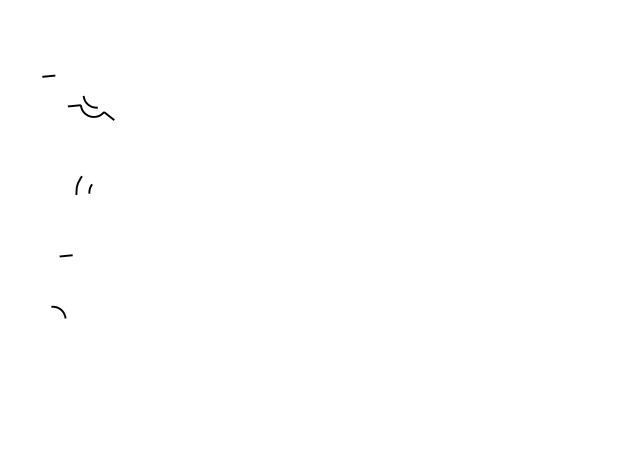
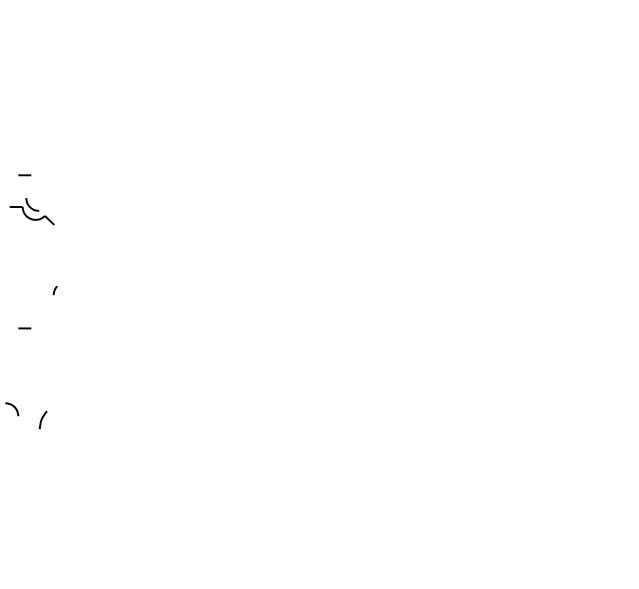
part: (90, 108) -> (31, 211), moved
curve: (78, 184) -> (42, 419), moved
line: (65, 256) -> (24, 328), moved

